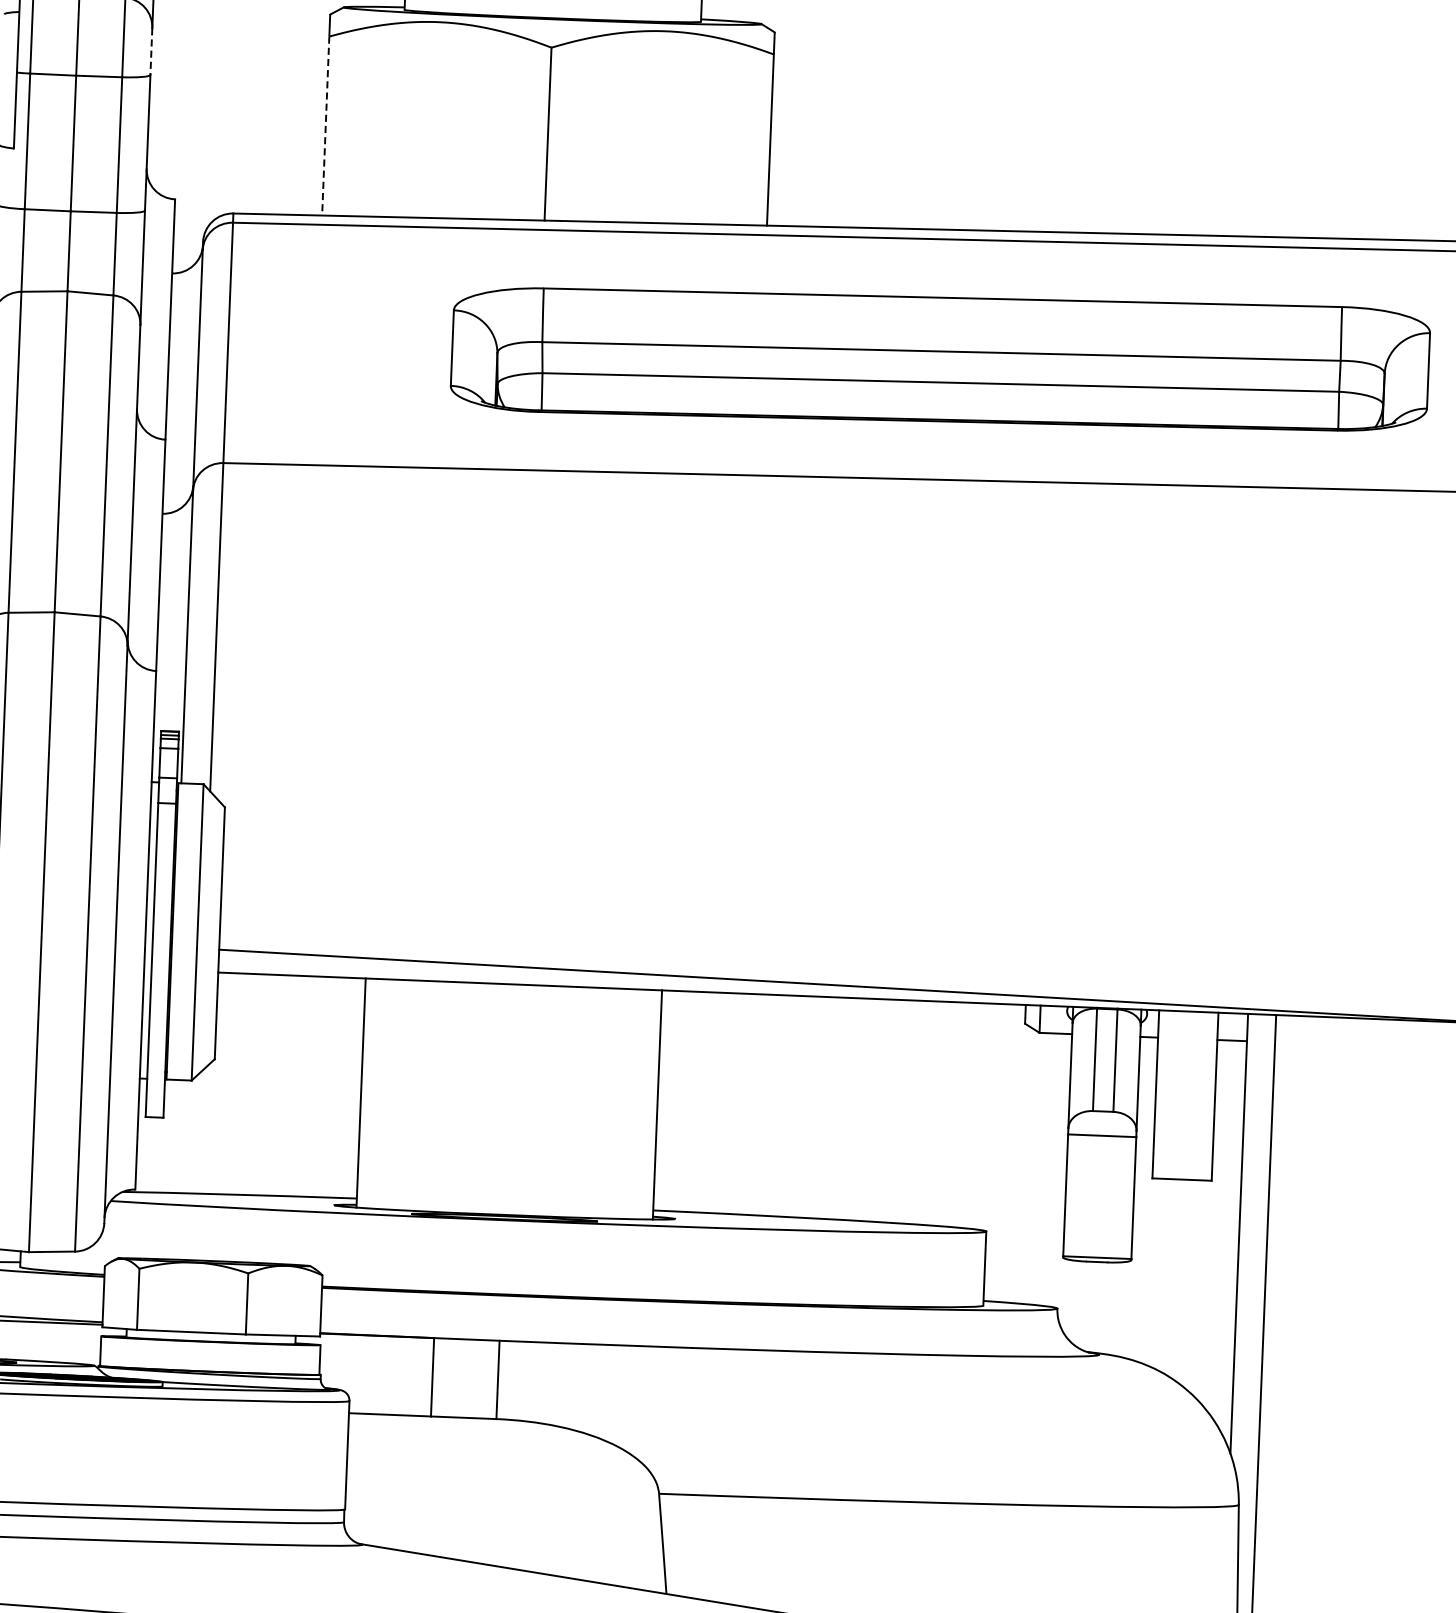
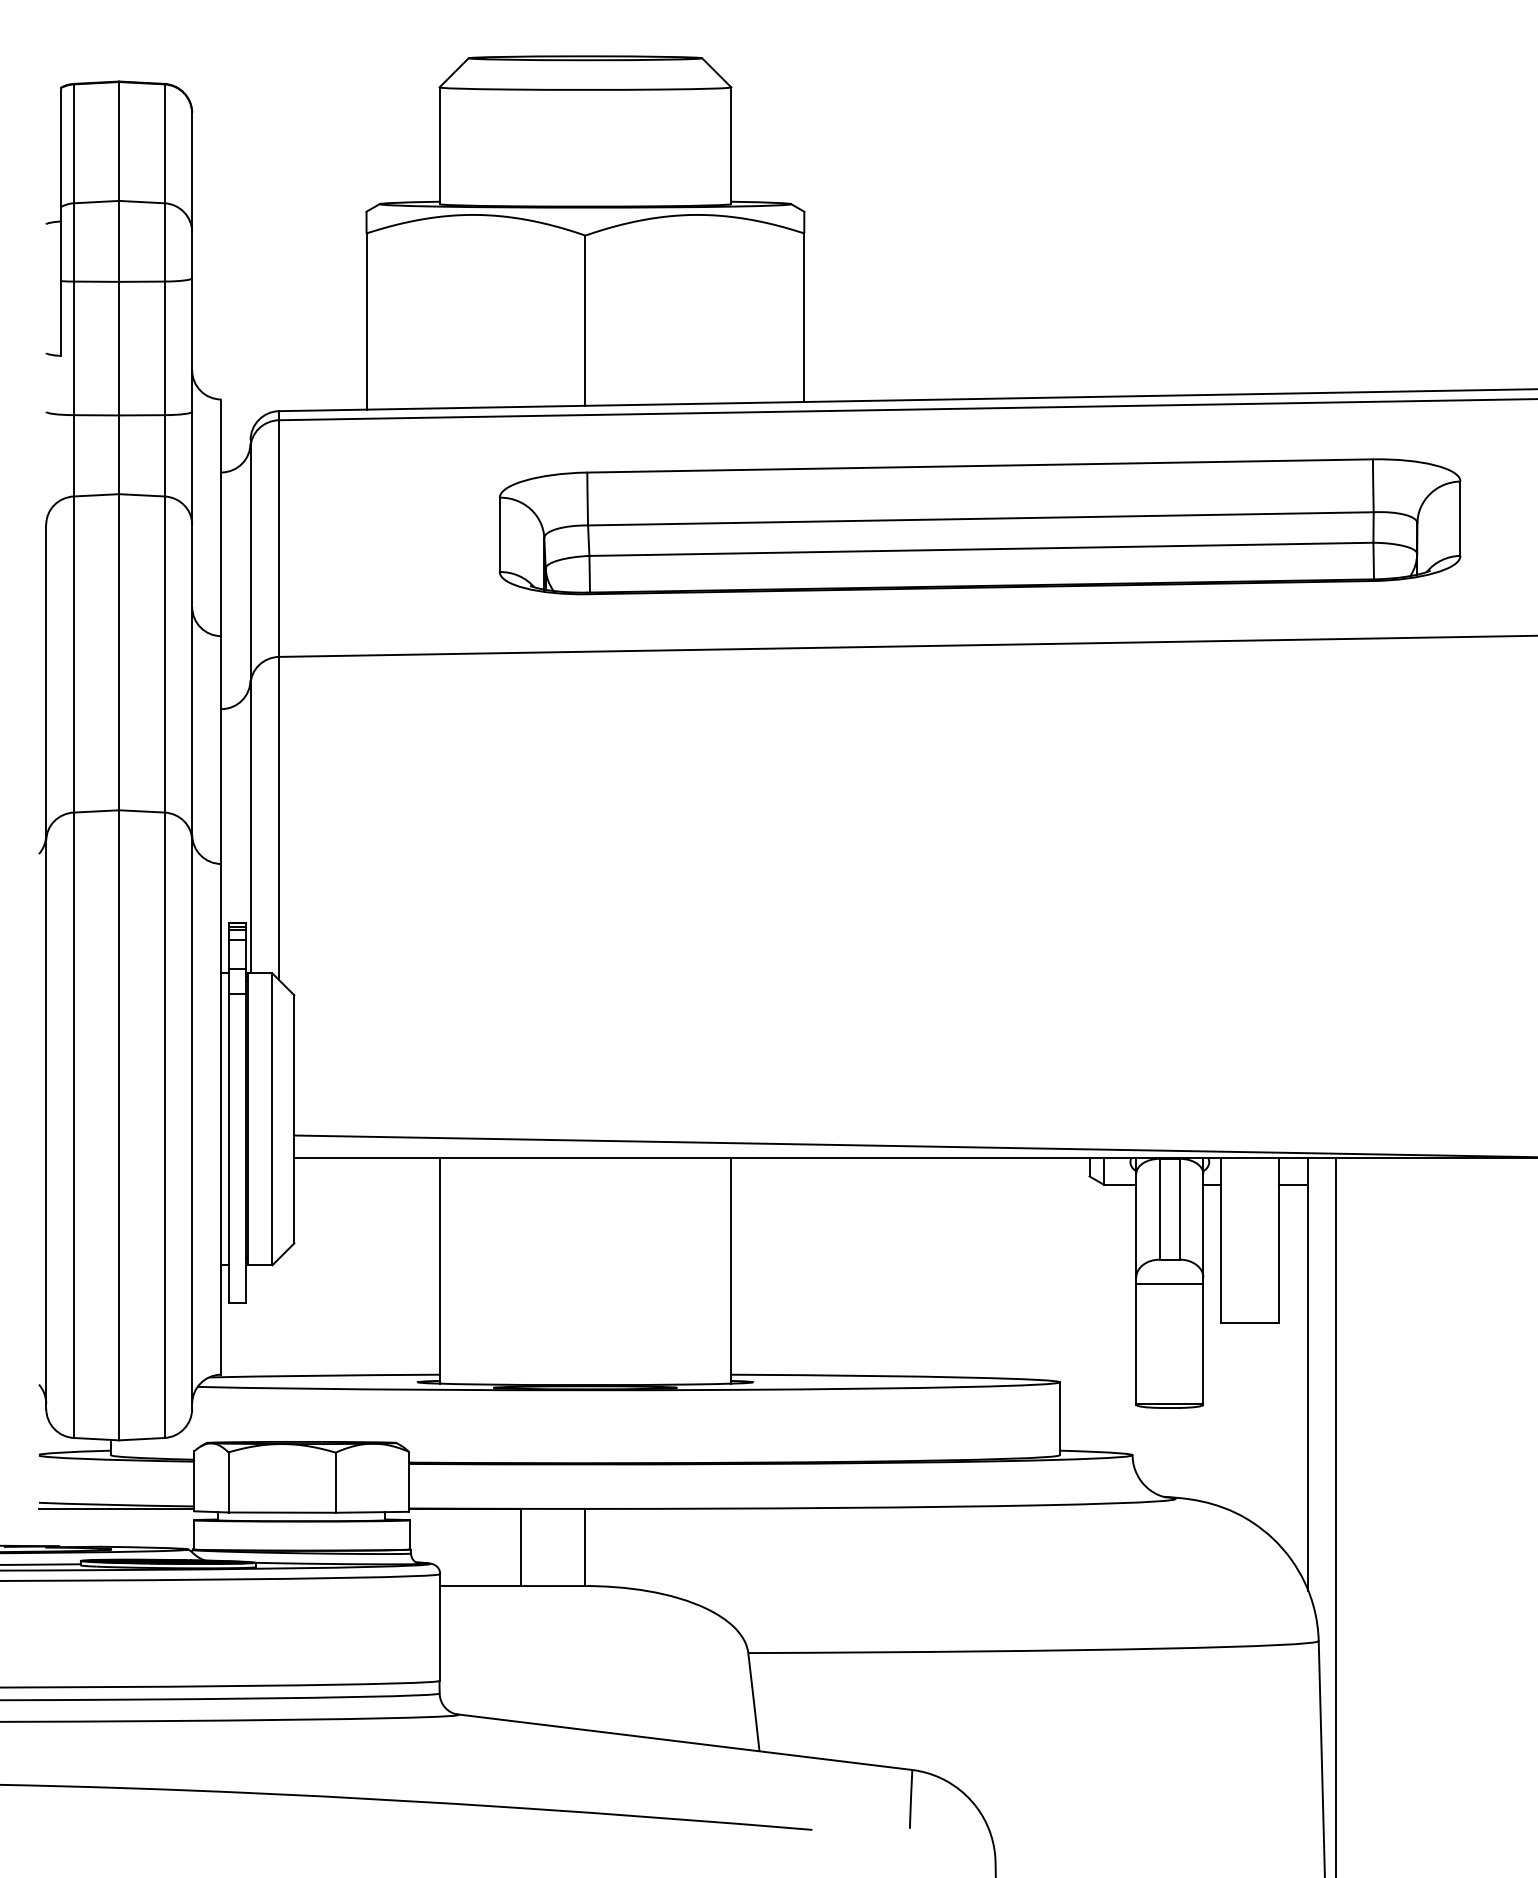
line: (151, 51) -> (192, 255), dashed -> solid
line: (325, 127) -> (366, 322), dashed -> solid

